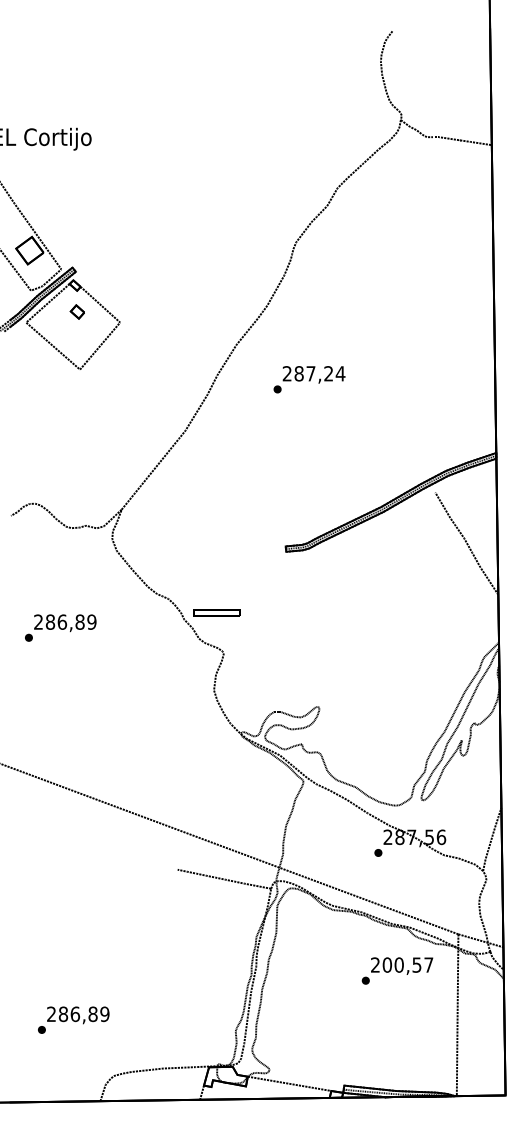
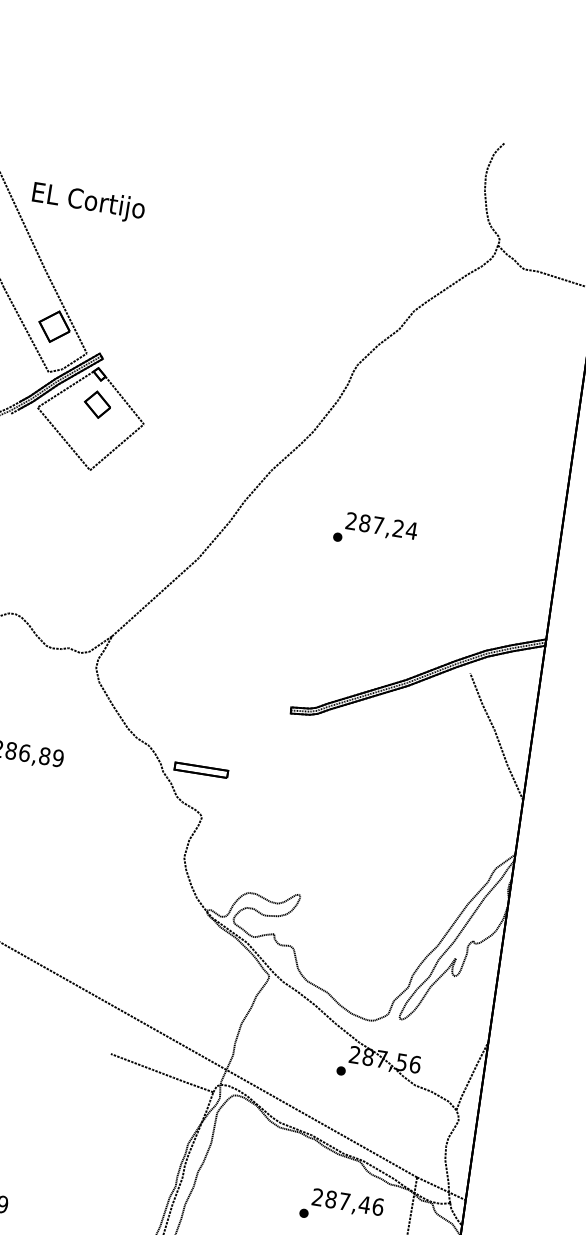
part: (77, 311) -> (97, 404), size x1.67
text: (309, 379) -> (375, 531), moved
text: (407, 964) -> (354, 1202), 200,57 -> 287,46

